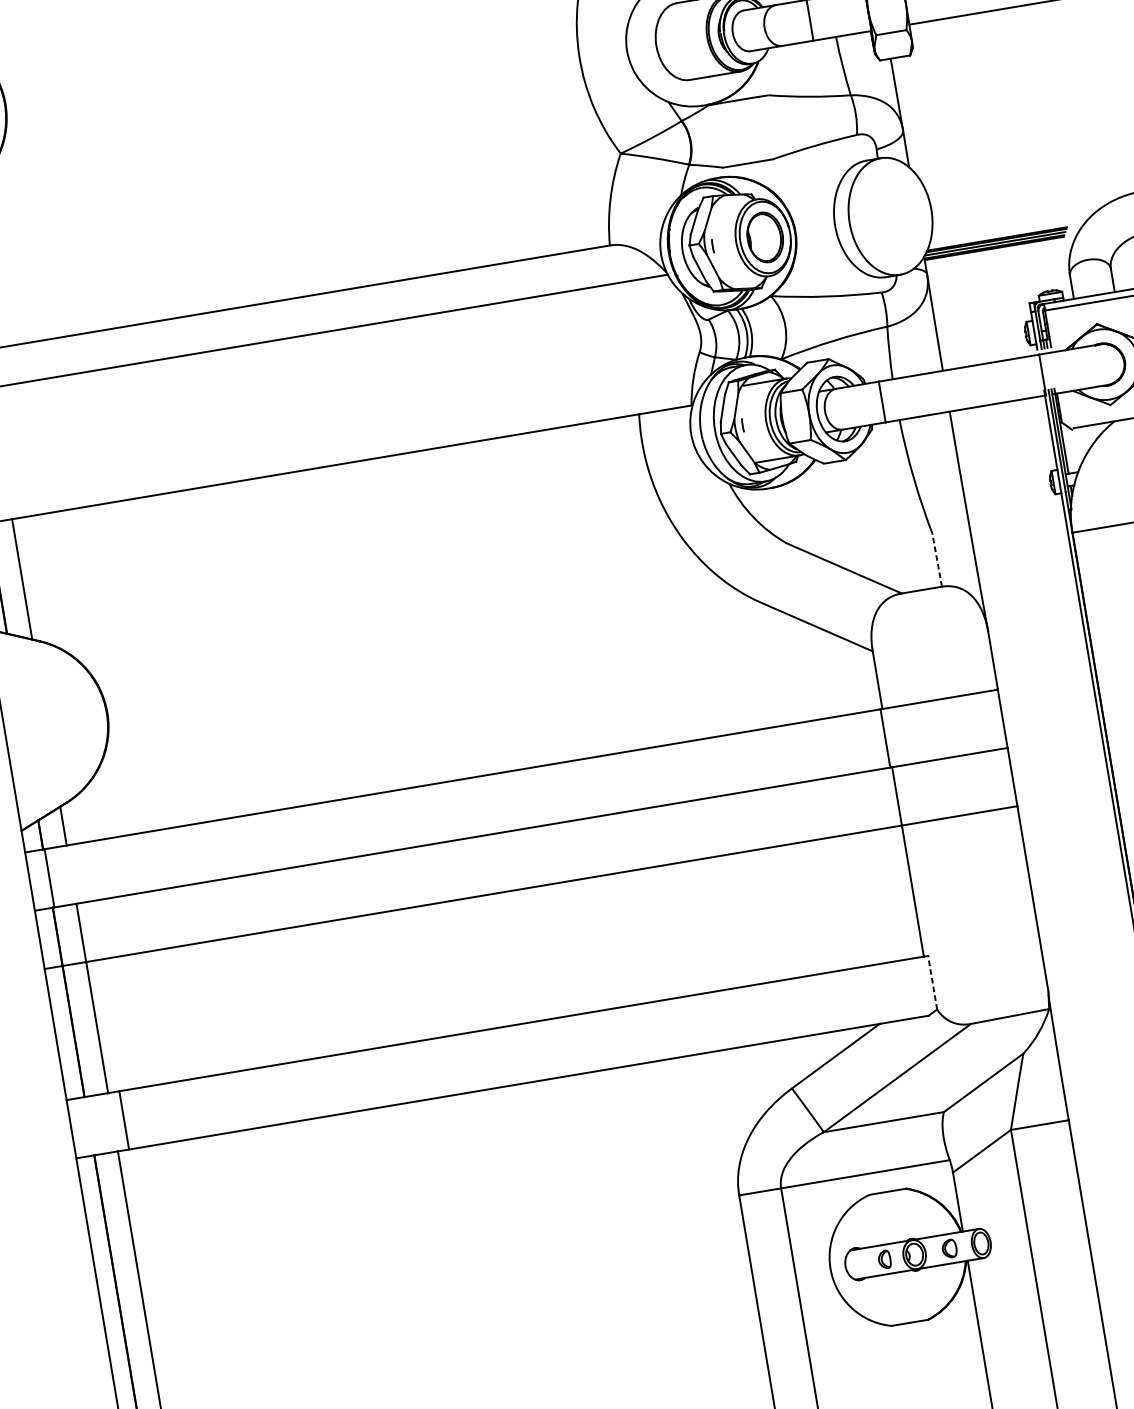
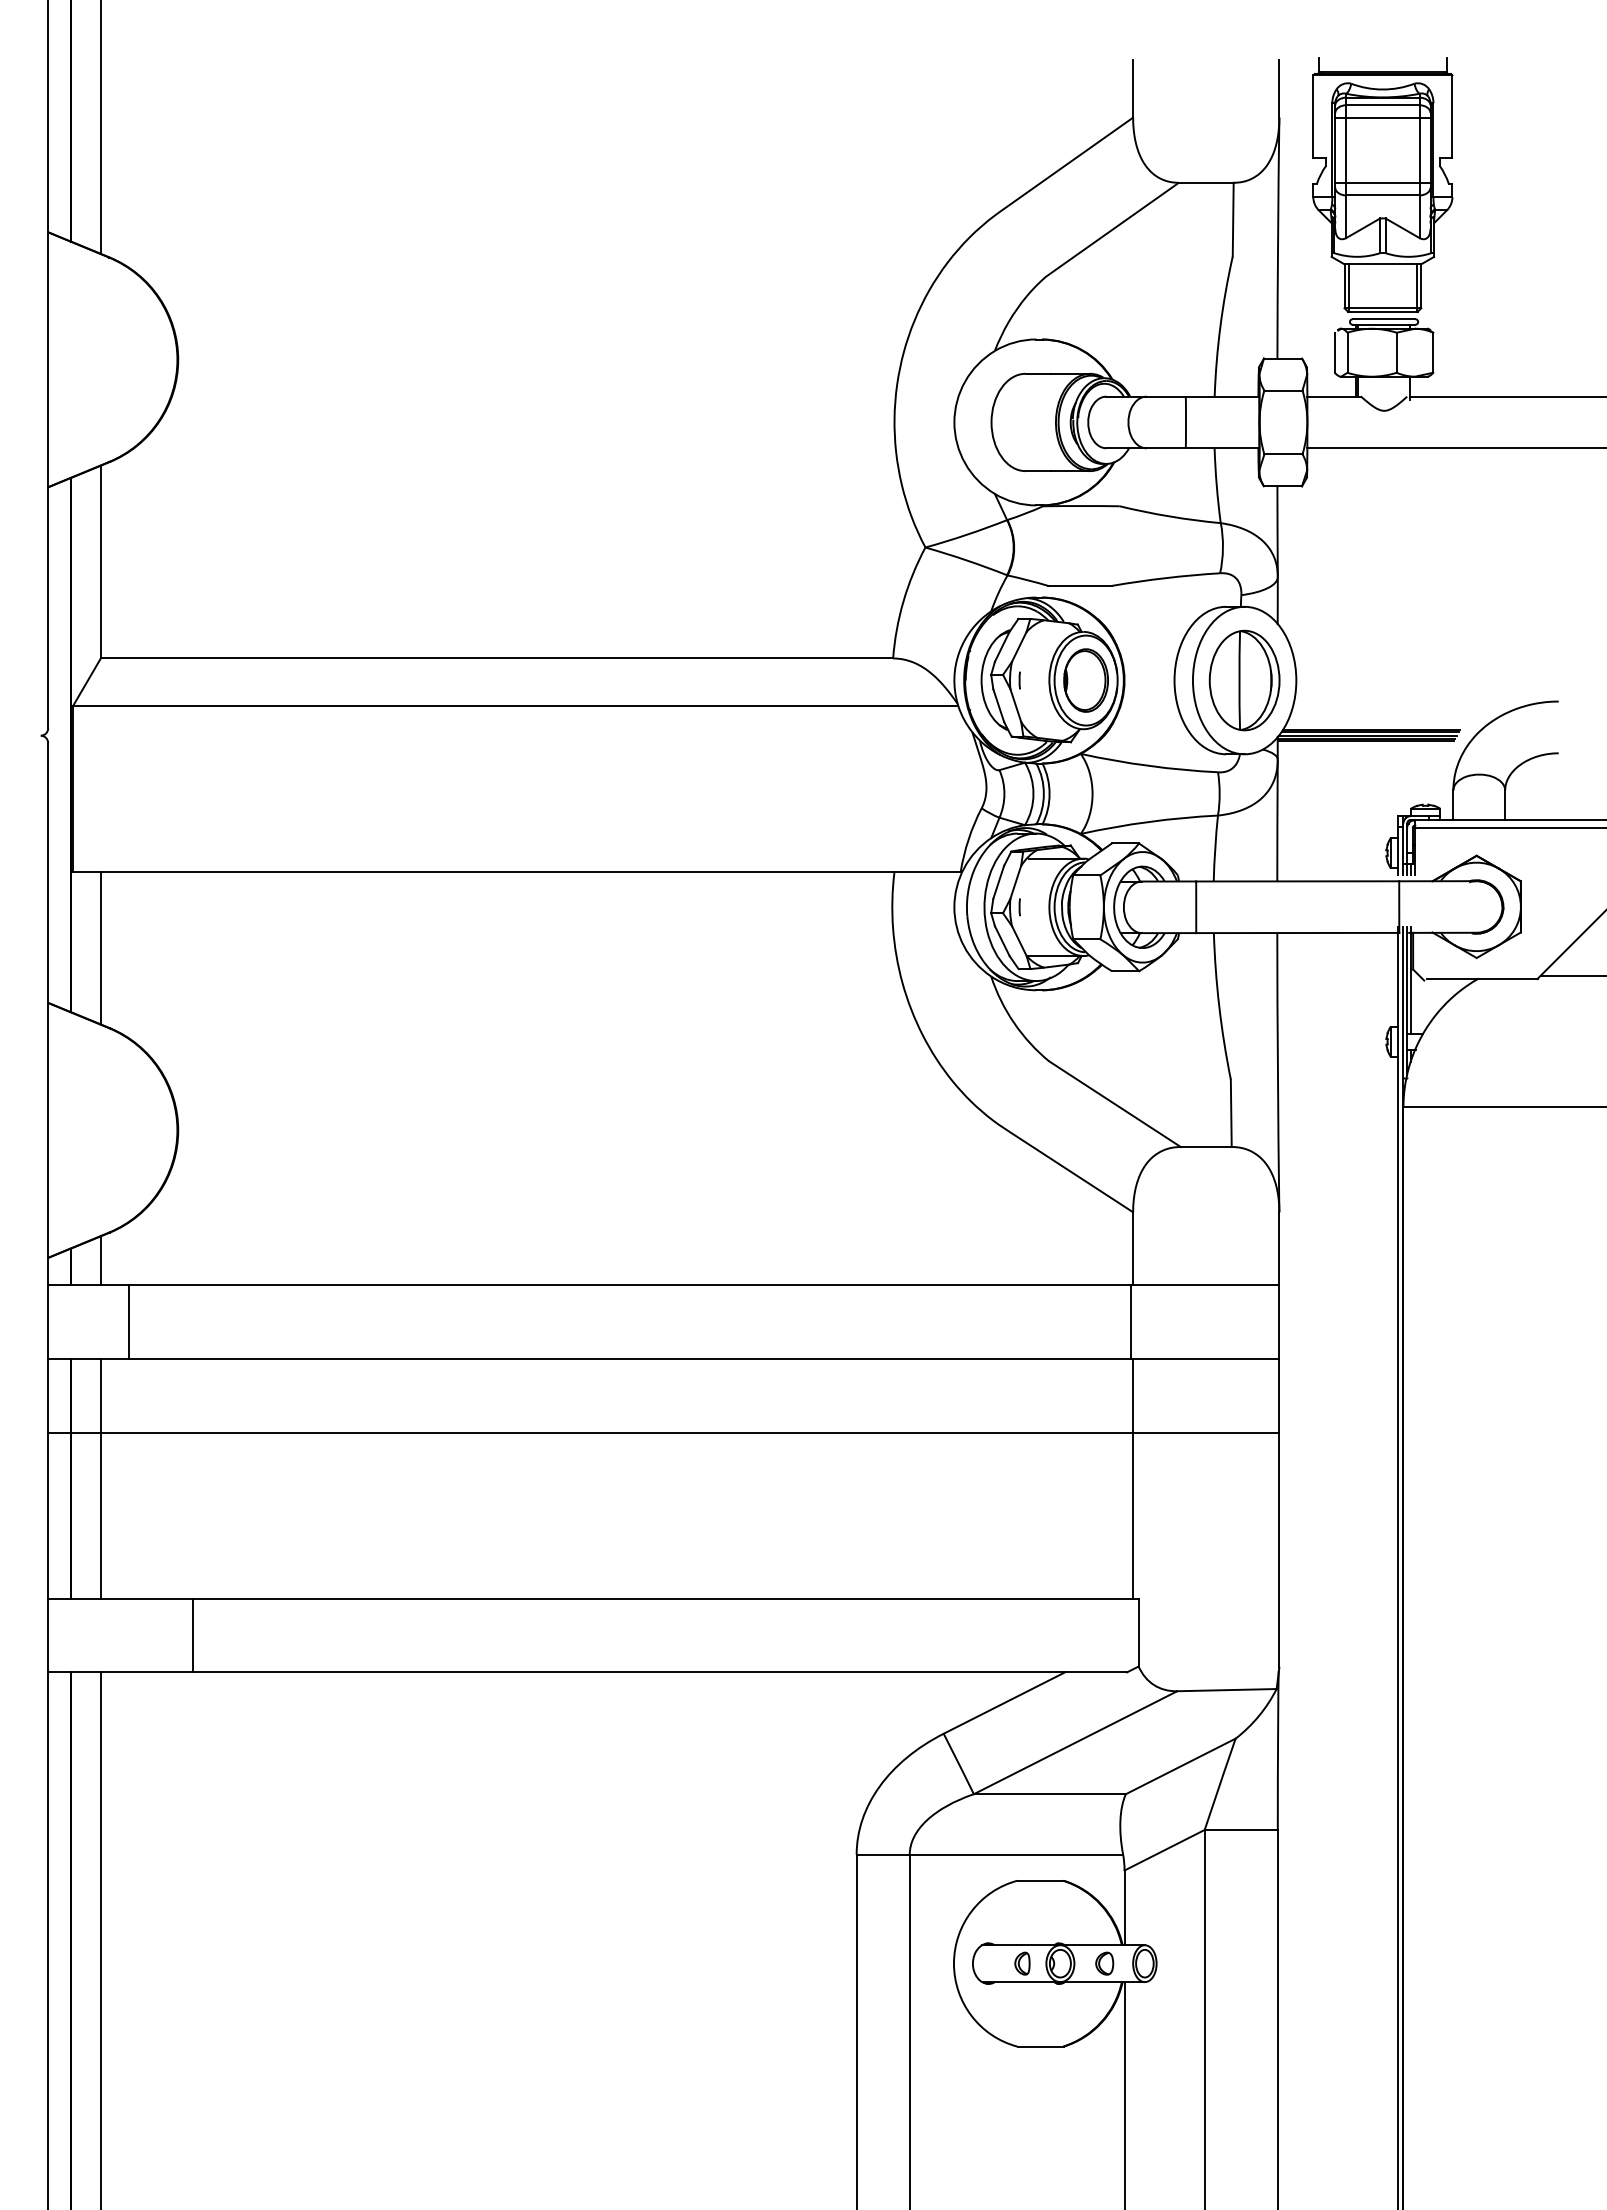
part: (890, 216) -> (1244, 680), added
line: (937, 560) -> (1231, 1113), dashed -> solid
line: (49, 878) -> (128, 1322), moved
line: (932, 982) -> (1138, 1632), dashed -> solid
line: (123, 1120) -> (192, 1635), moved

